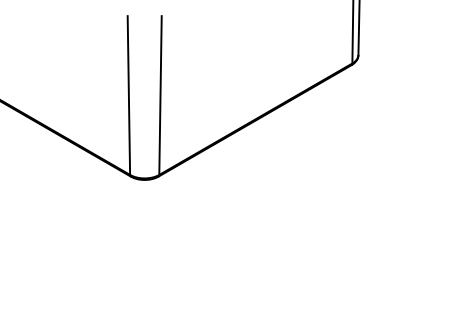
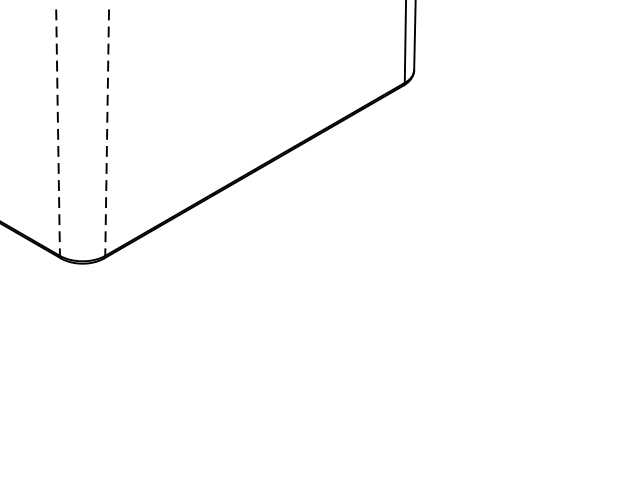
line: (128, 96) -> (57, 134), solid -> dashed
line: (160, 96) -> (107, 134), solid -> dashed

